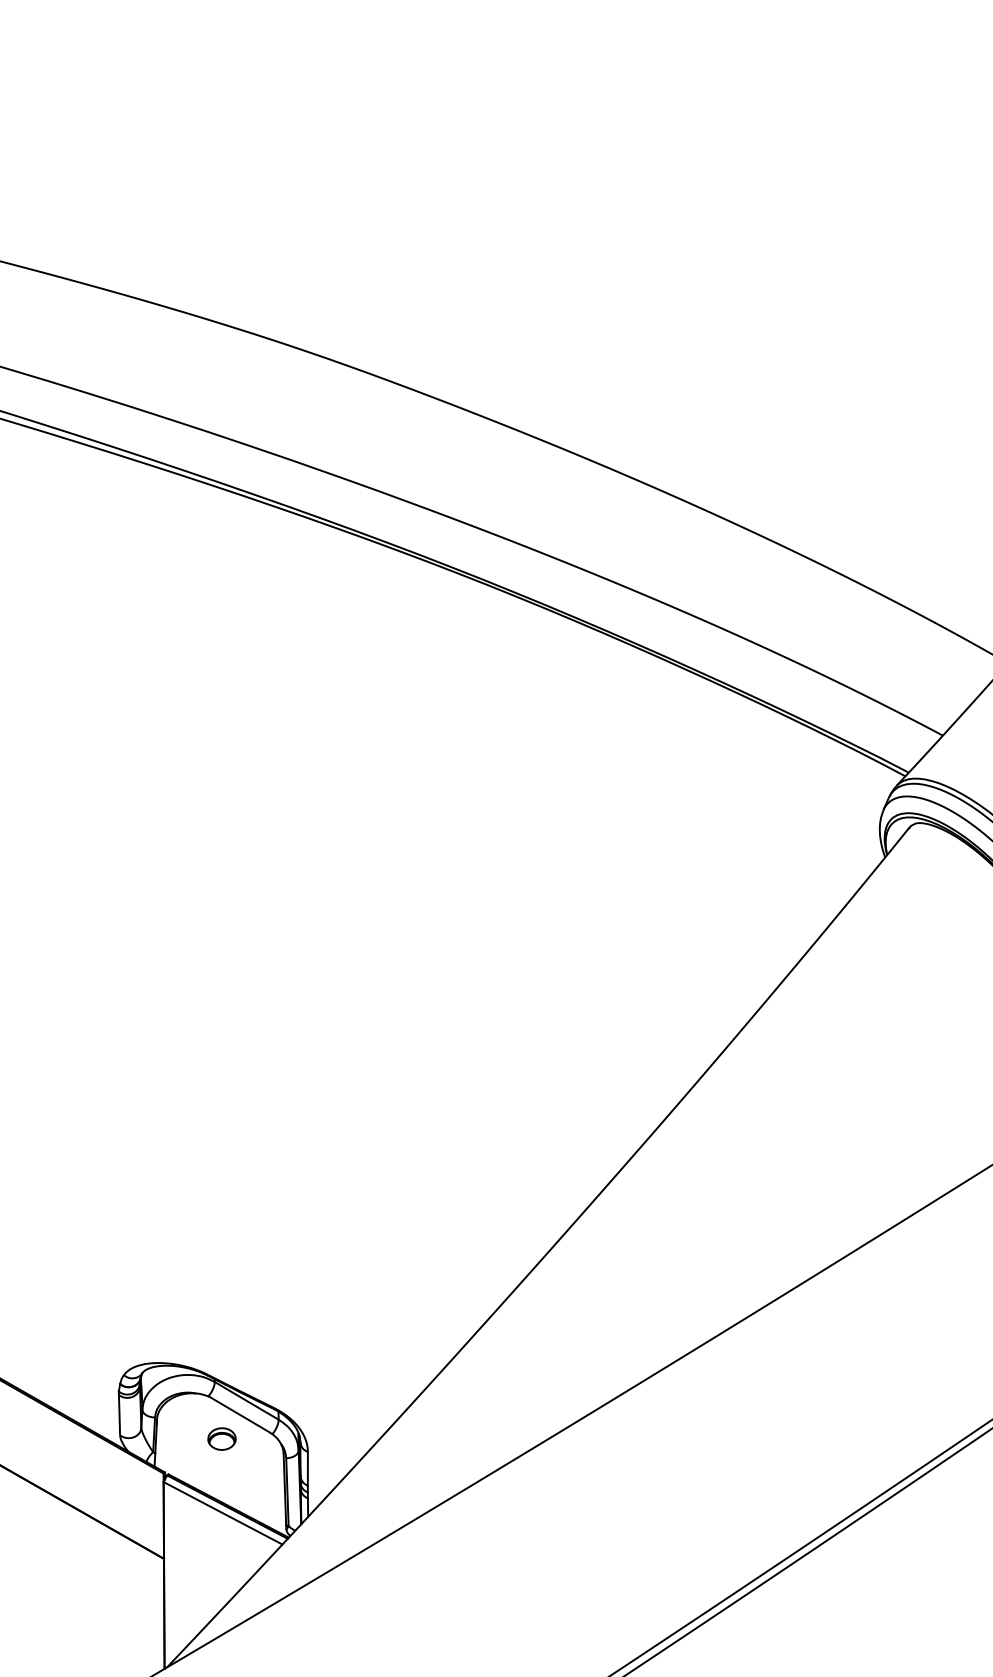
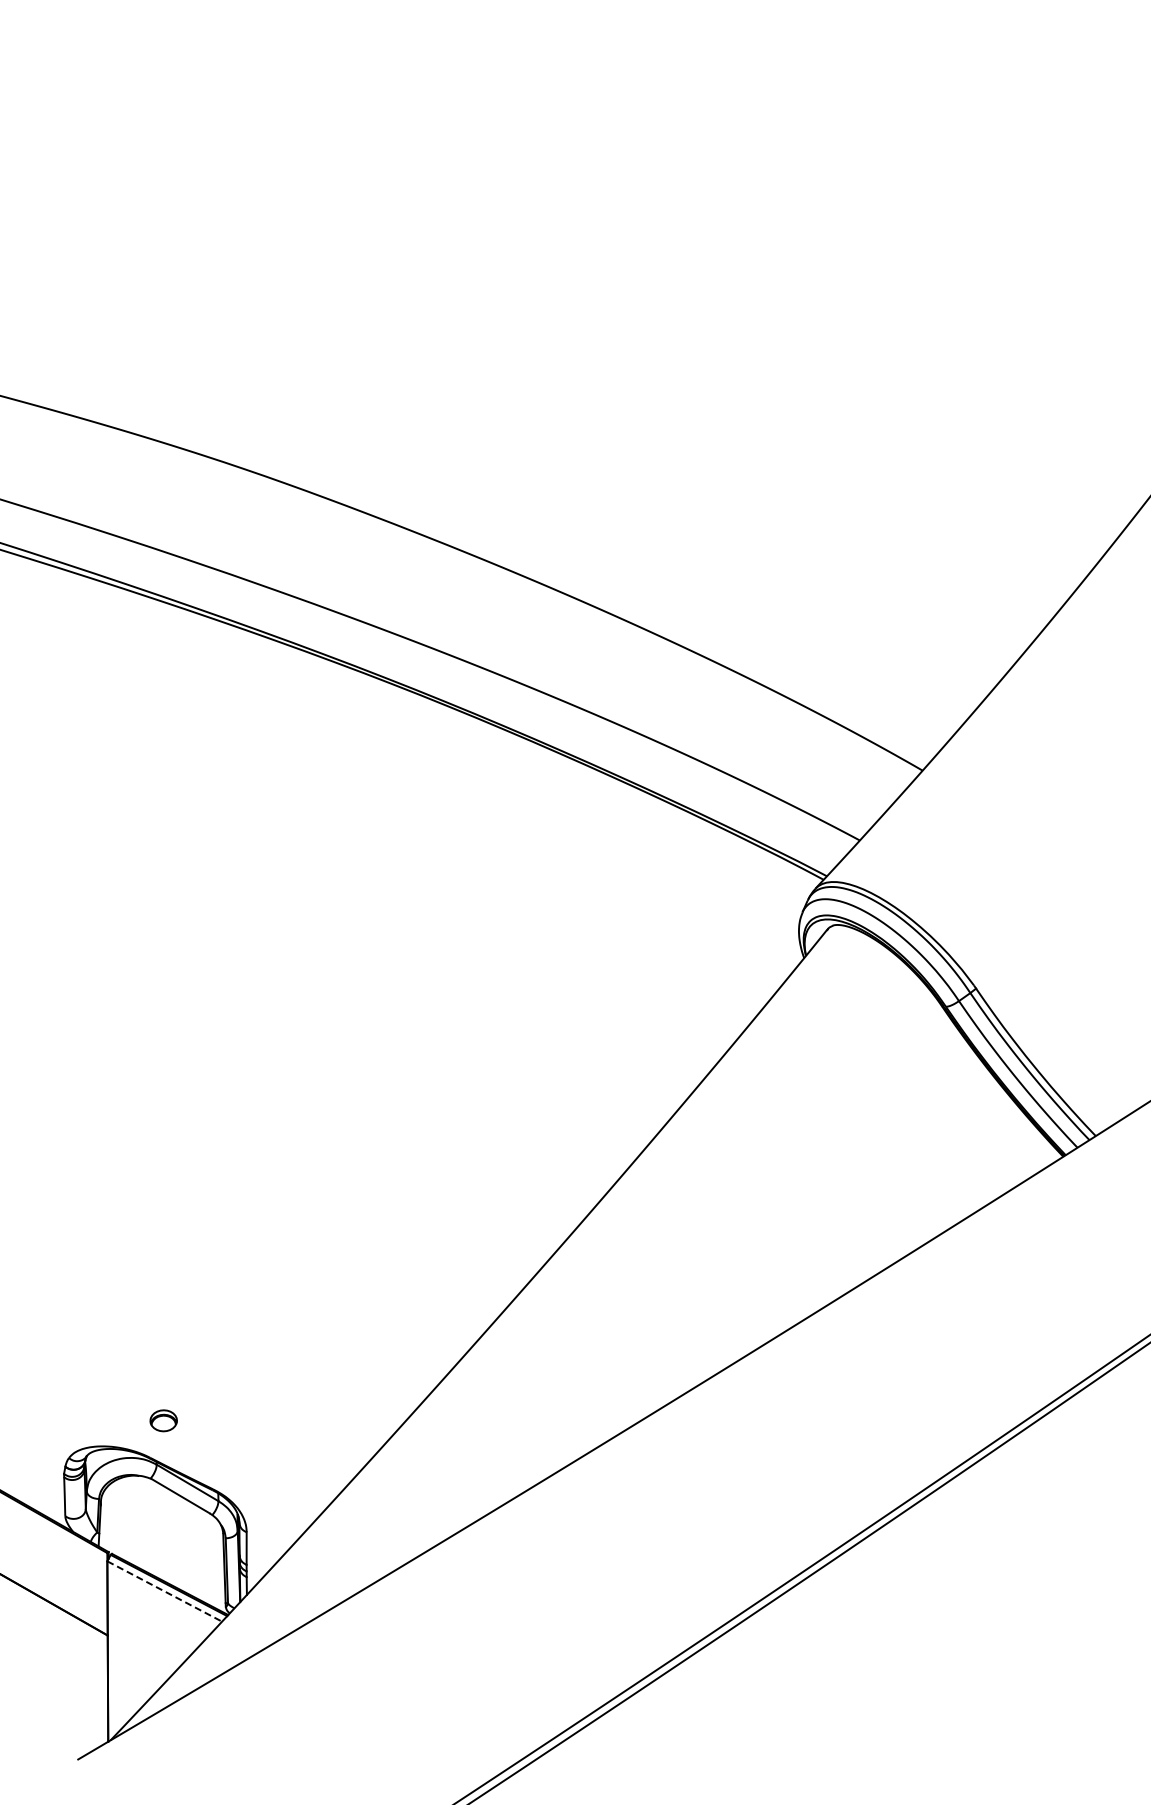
part: (221, 1438) -> (163, 1420), moved
line: (222, 1513) -> (164, 1591), solid -> dashed

